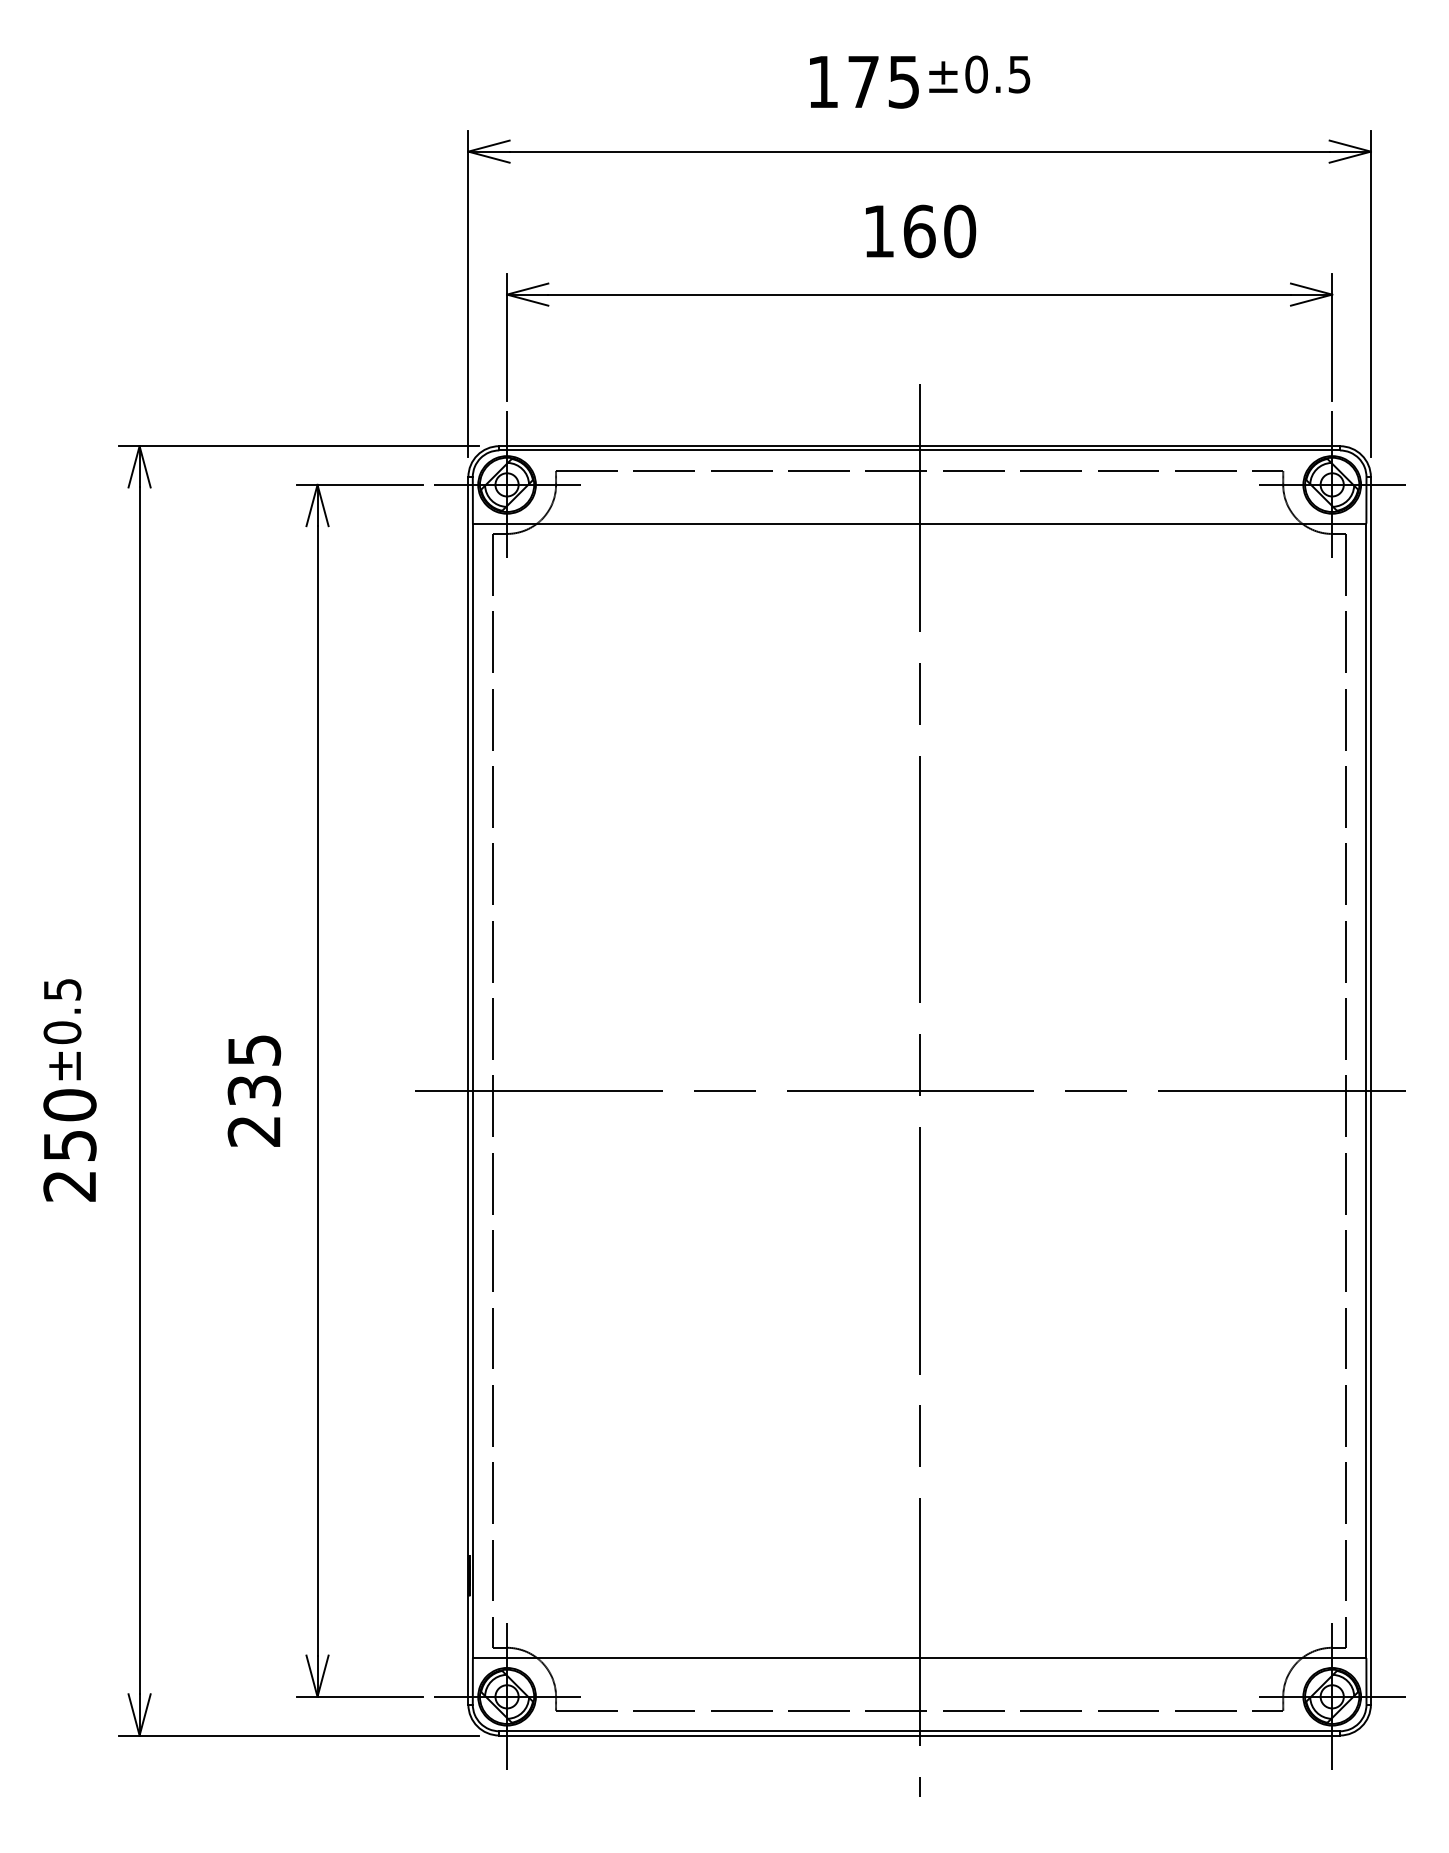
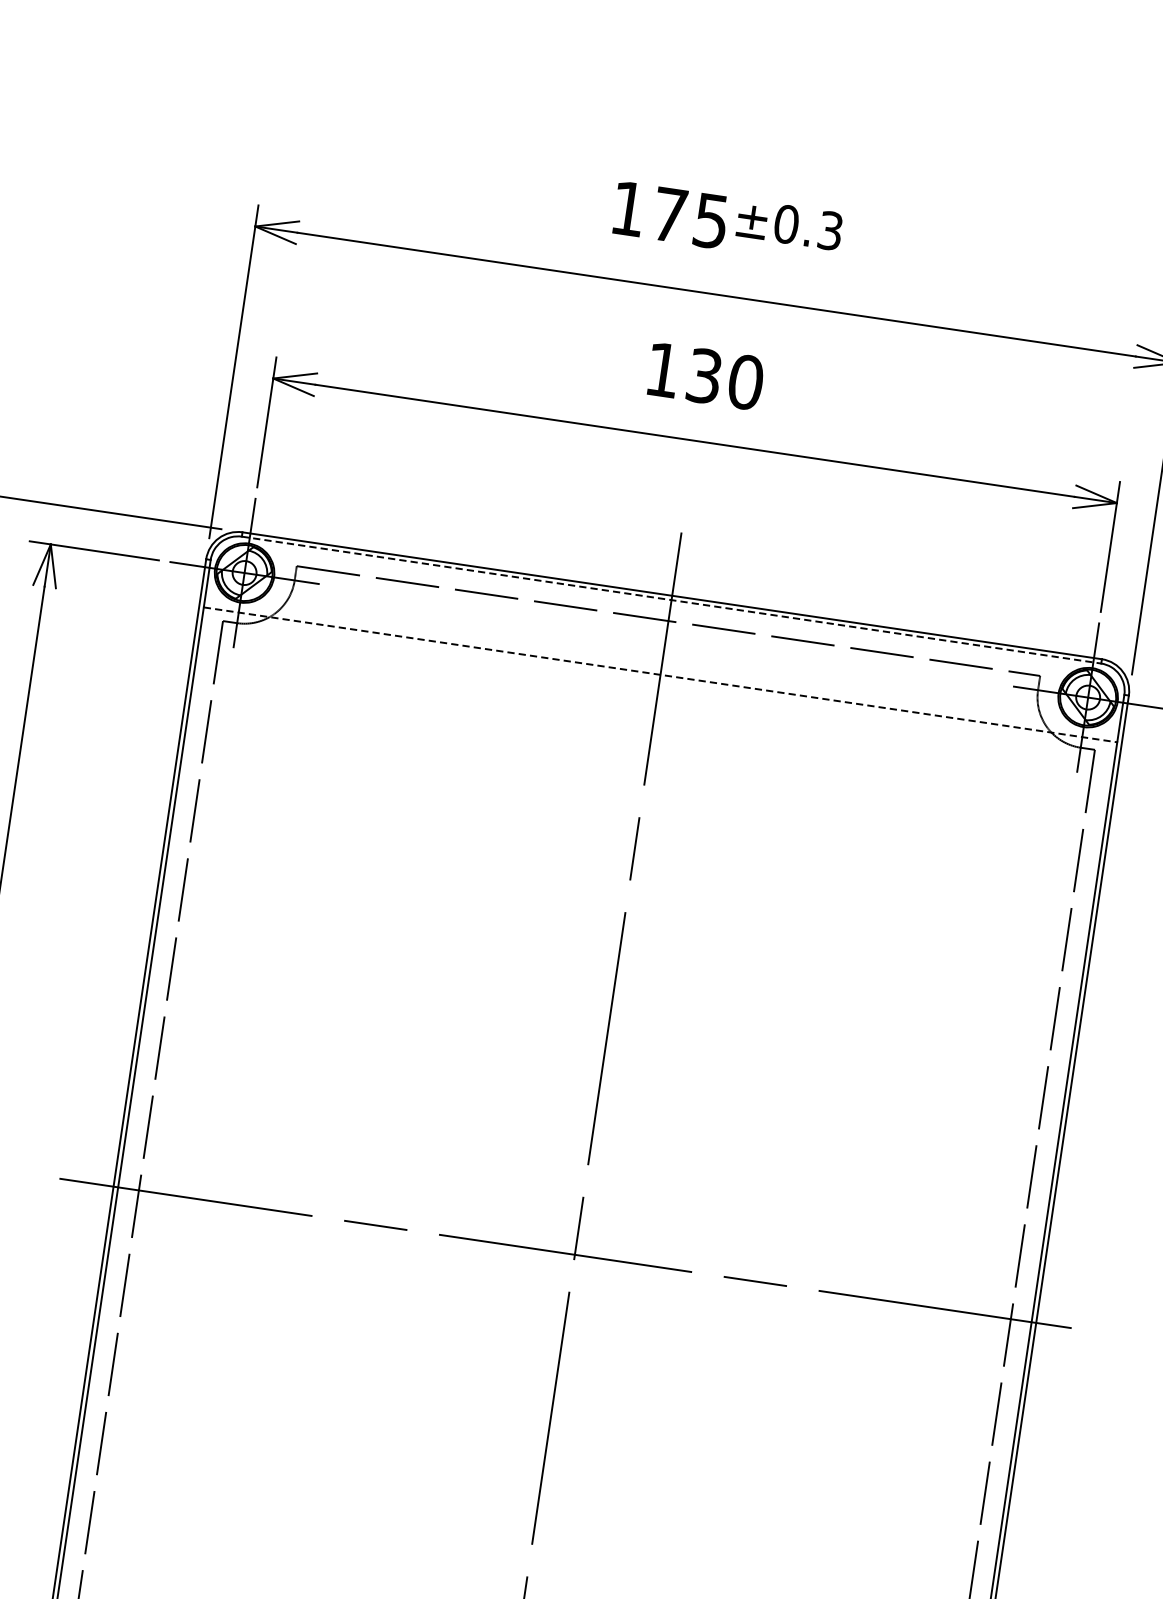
text: (1019, 73) -> (830, 229), ±0.5 -> ±0.3
text: (919, 231) -> (704, 376), 160 -> 130
line: (920, 450) -> (672, 600), solid -> dashed
line: (919, 523) -> (660, 674), solid -> dashed

